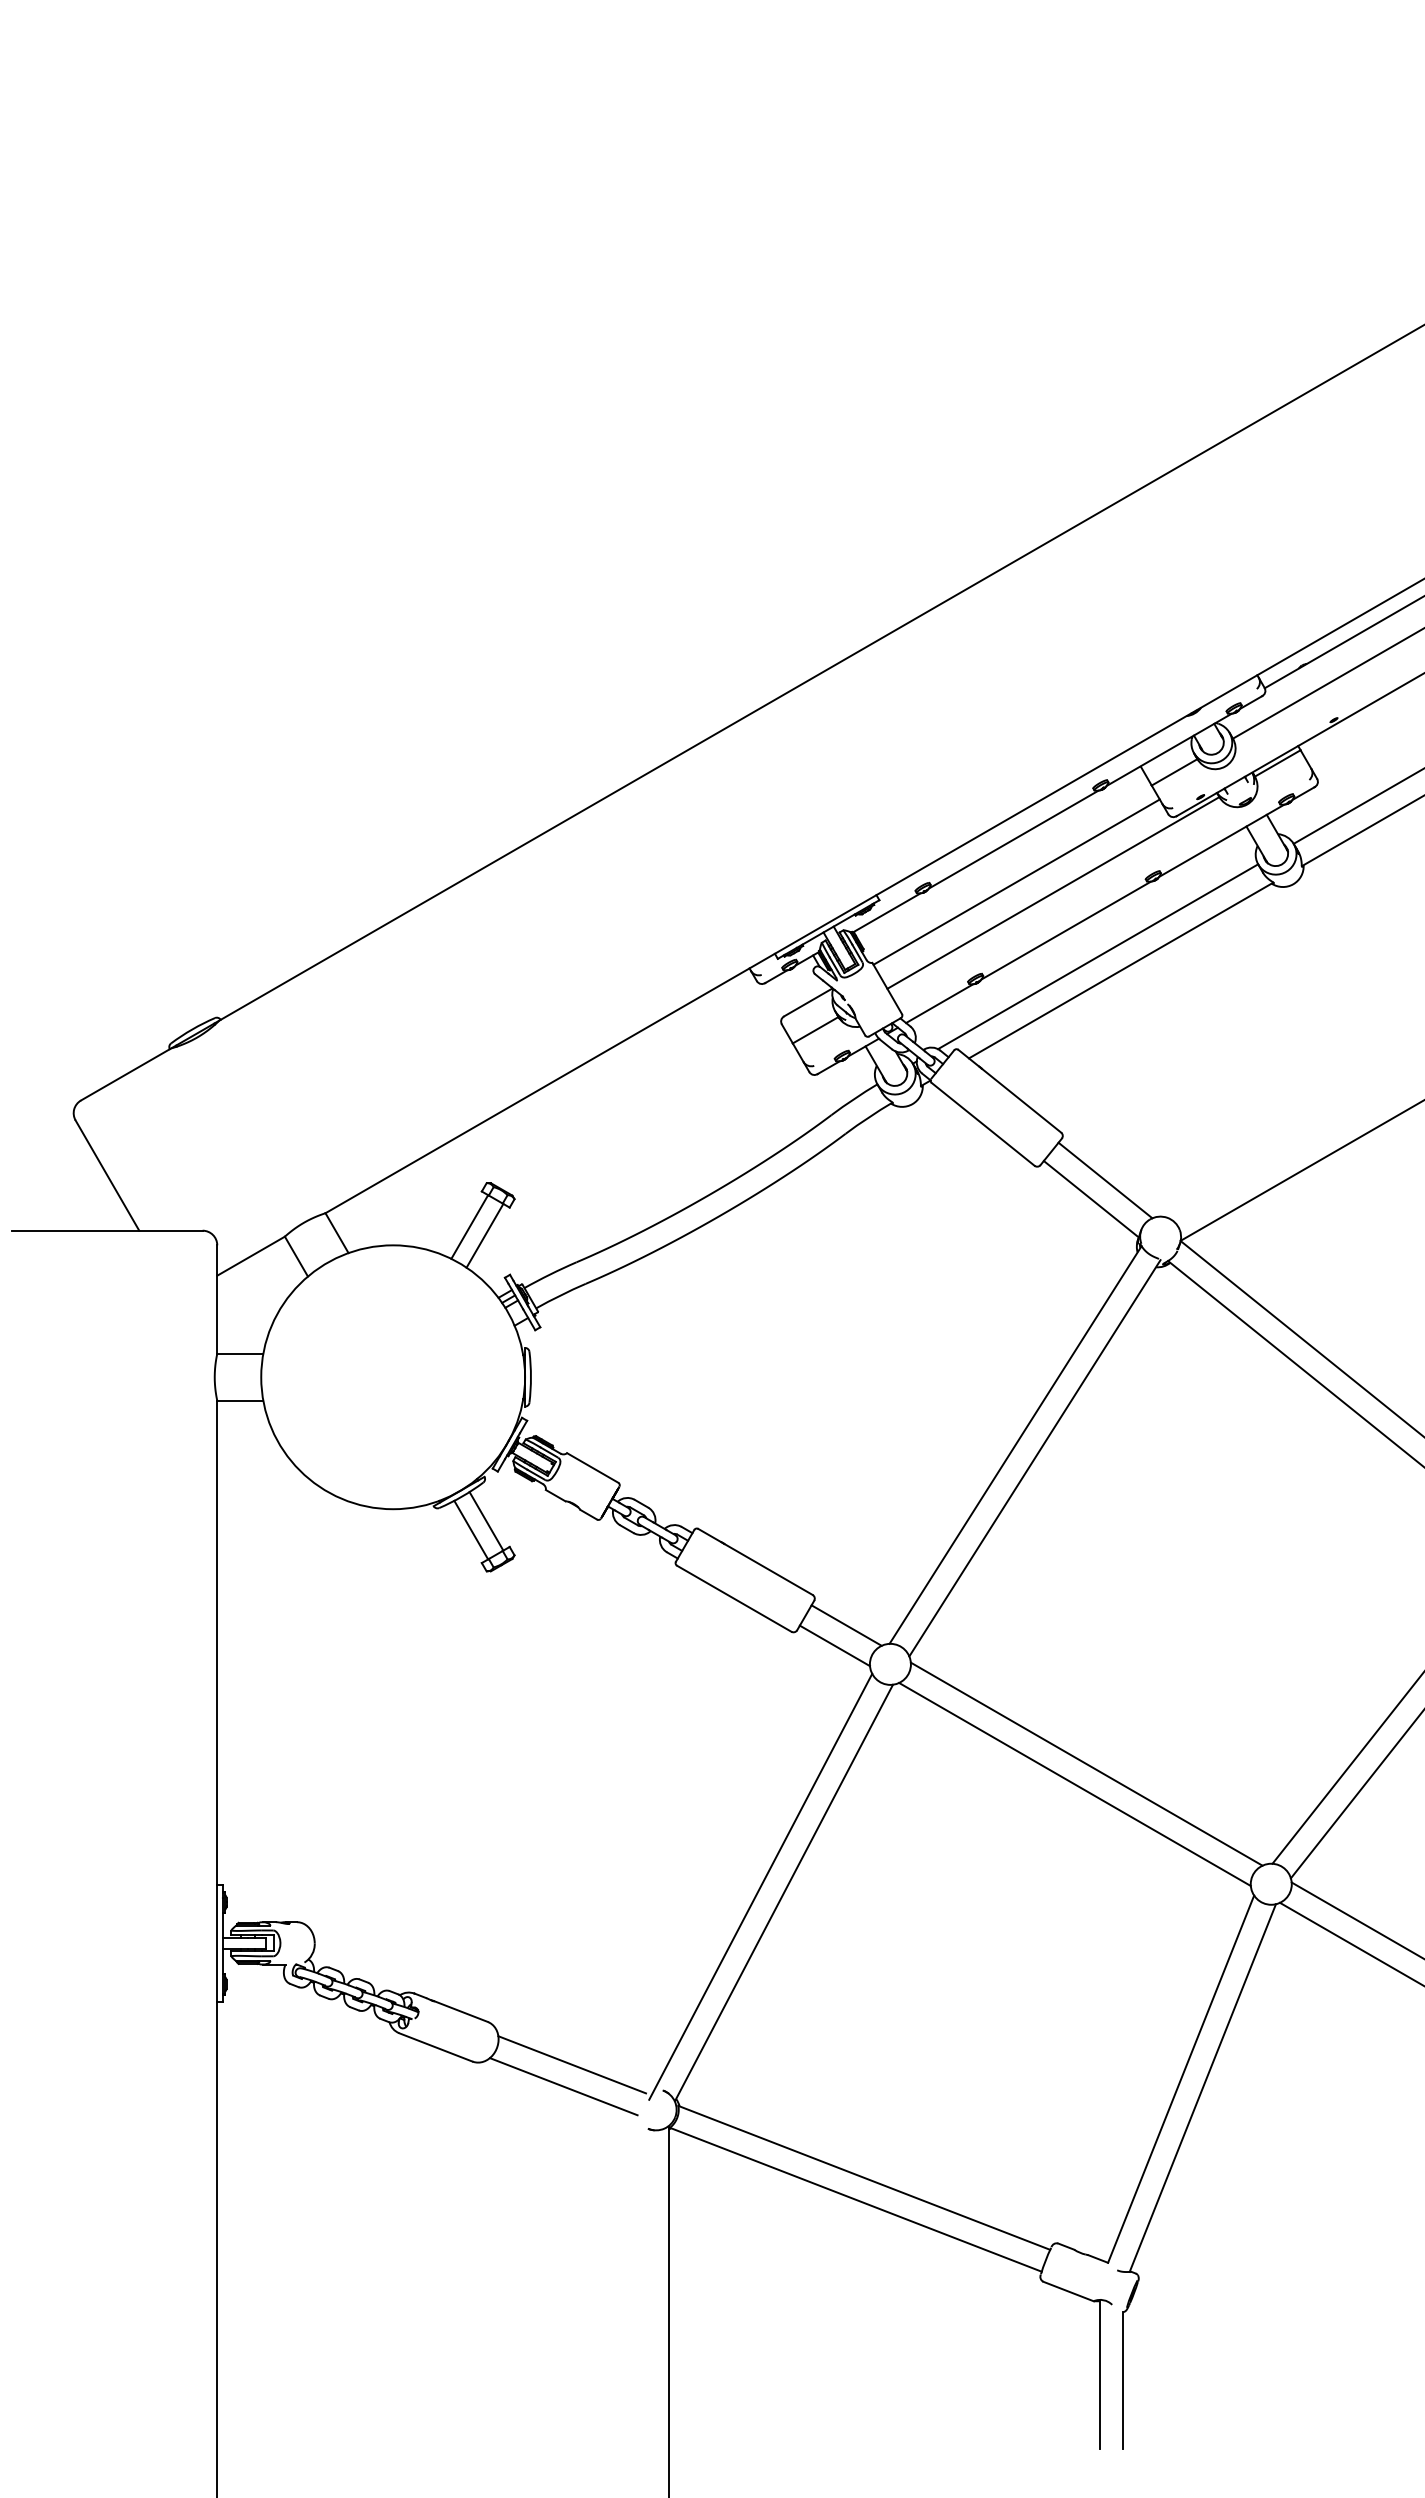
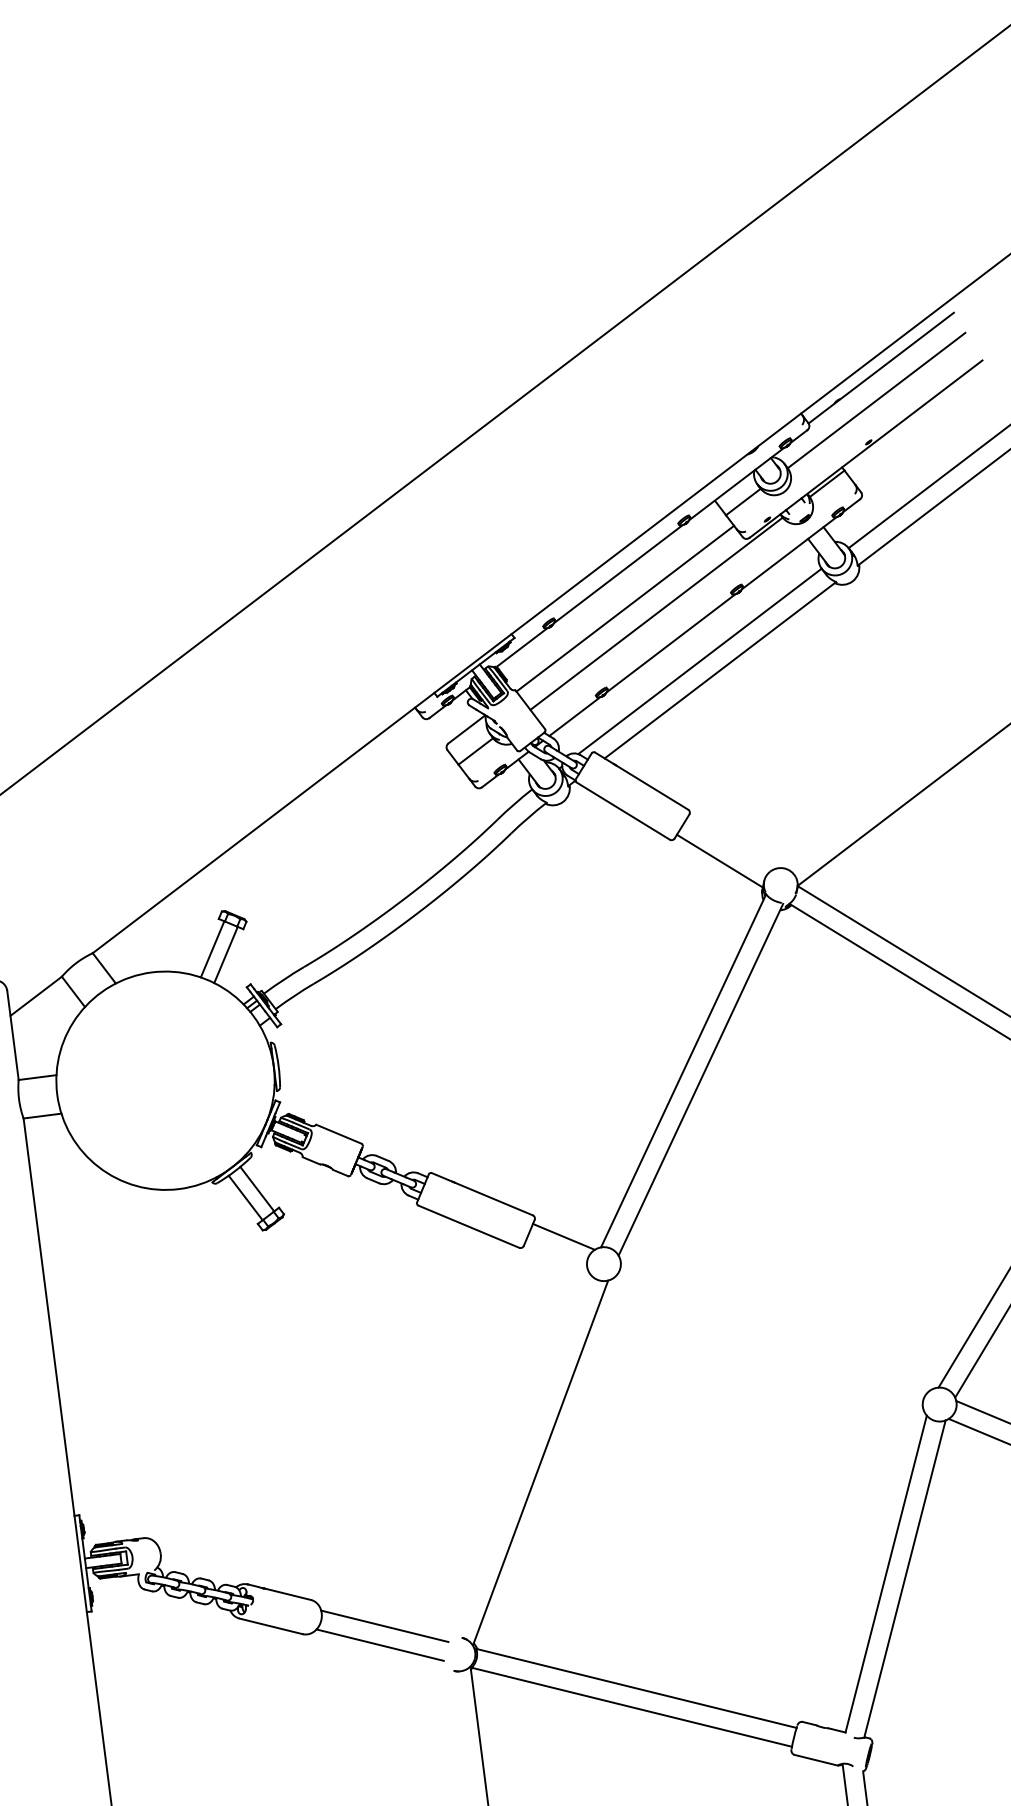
line: (1105, 1180) -> (729, 844), removed
line: (834, 1645) -> (556, 1254), removed
line: (1086, 1763) -> (775, 1324), removed
line: (1074, 1784) -> (767, 1343), removed
line: (760, 1886) -> (520, 1460), removed

